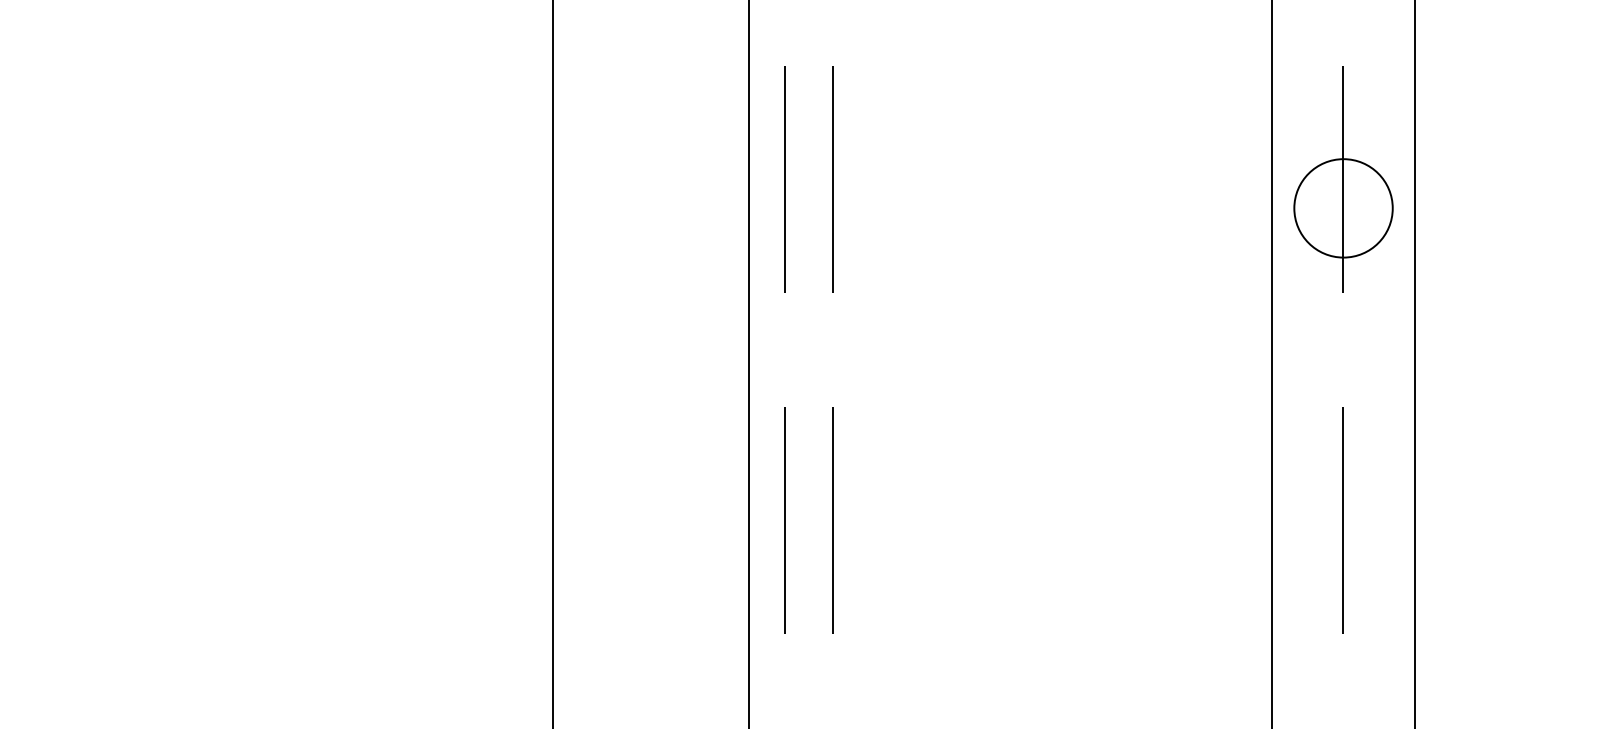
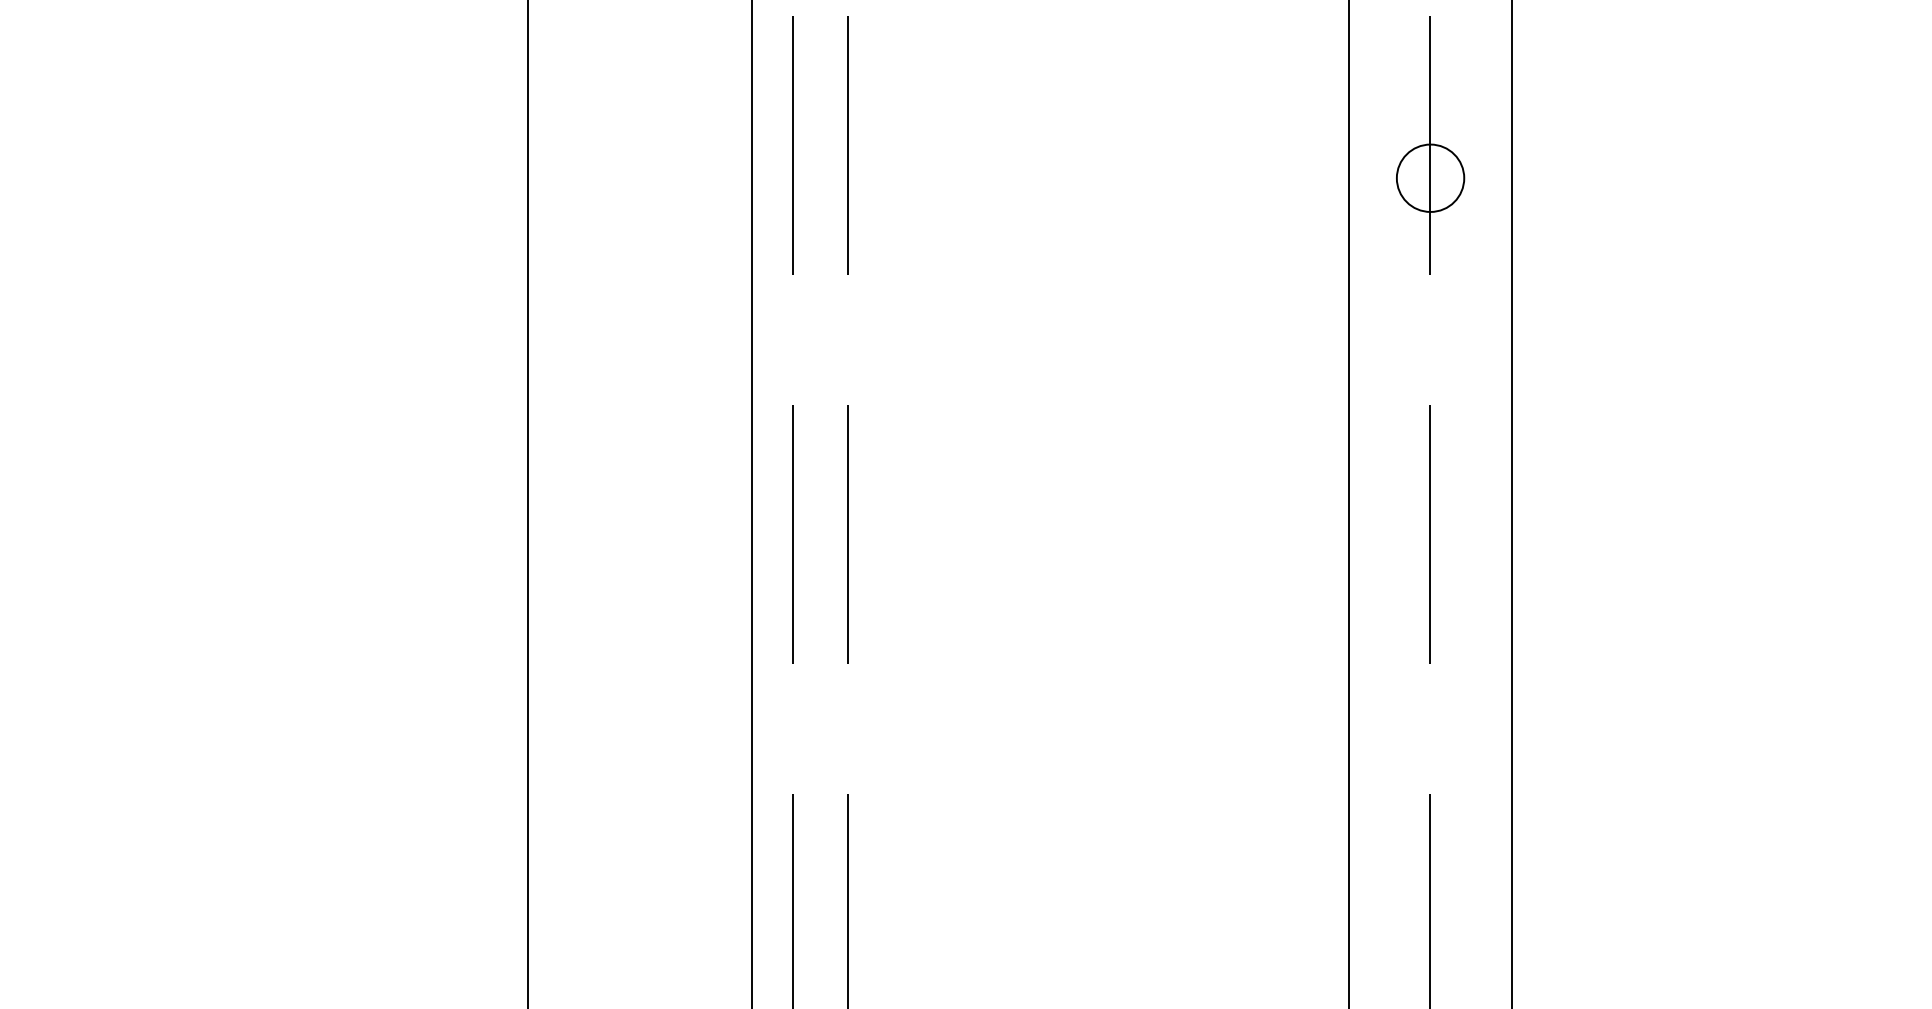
circle: (1343, 208) -> (1430, 178), size x0.6

